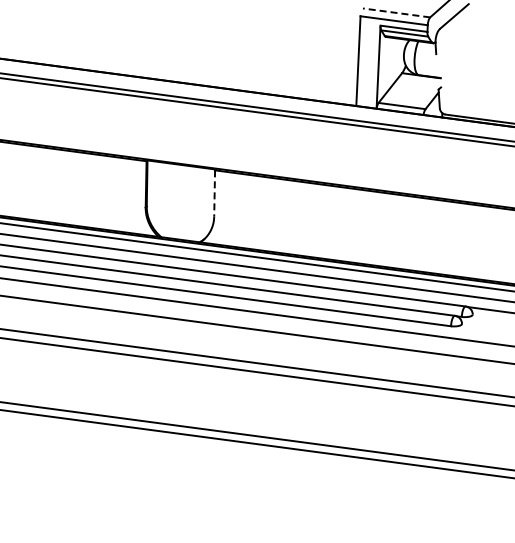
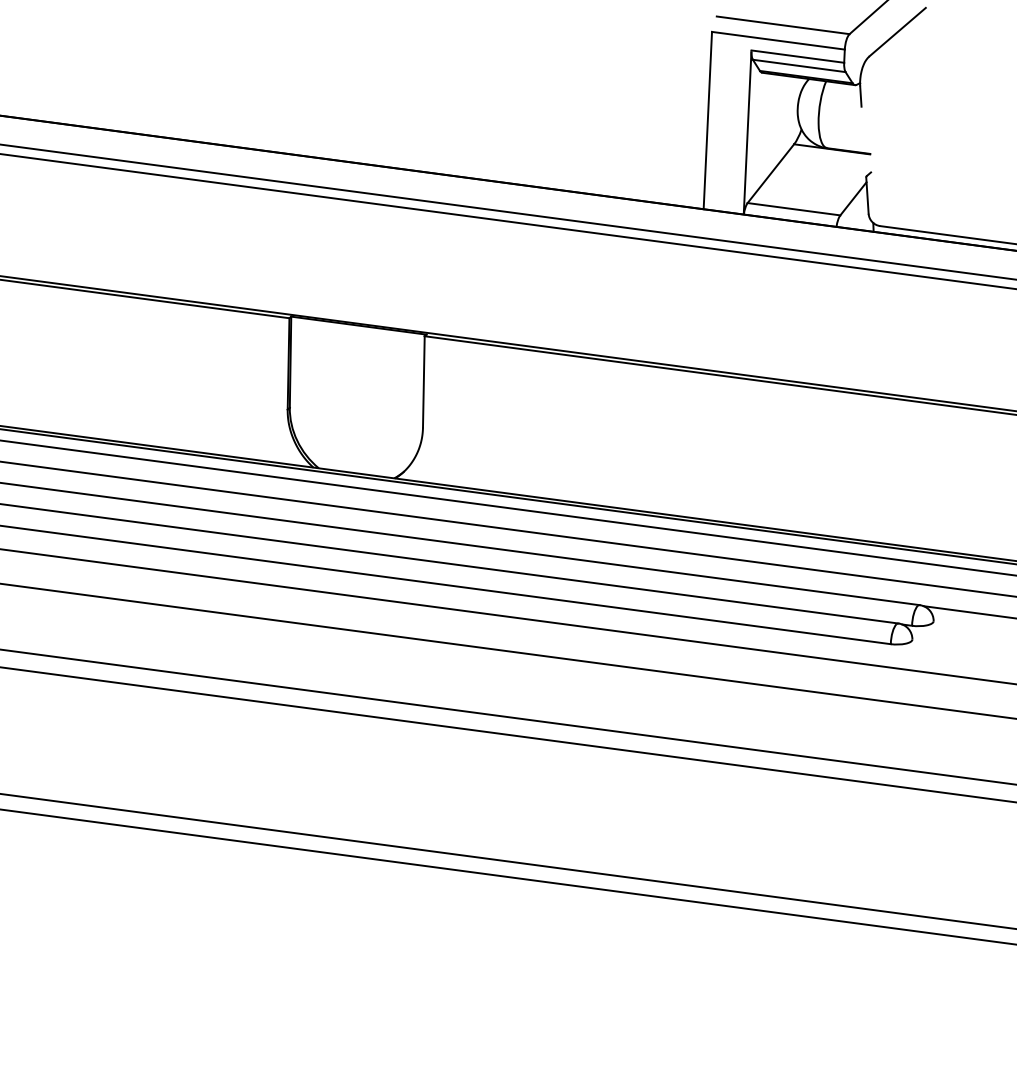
line: (396, 12) -> (783, 24), dashed -> solid
line: (214, 193) -> (423, 381), dashed -> solid

